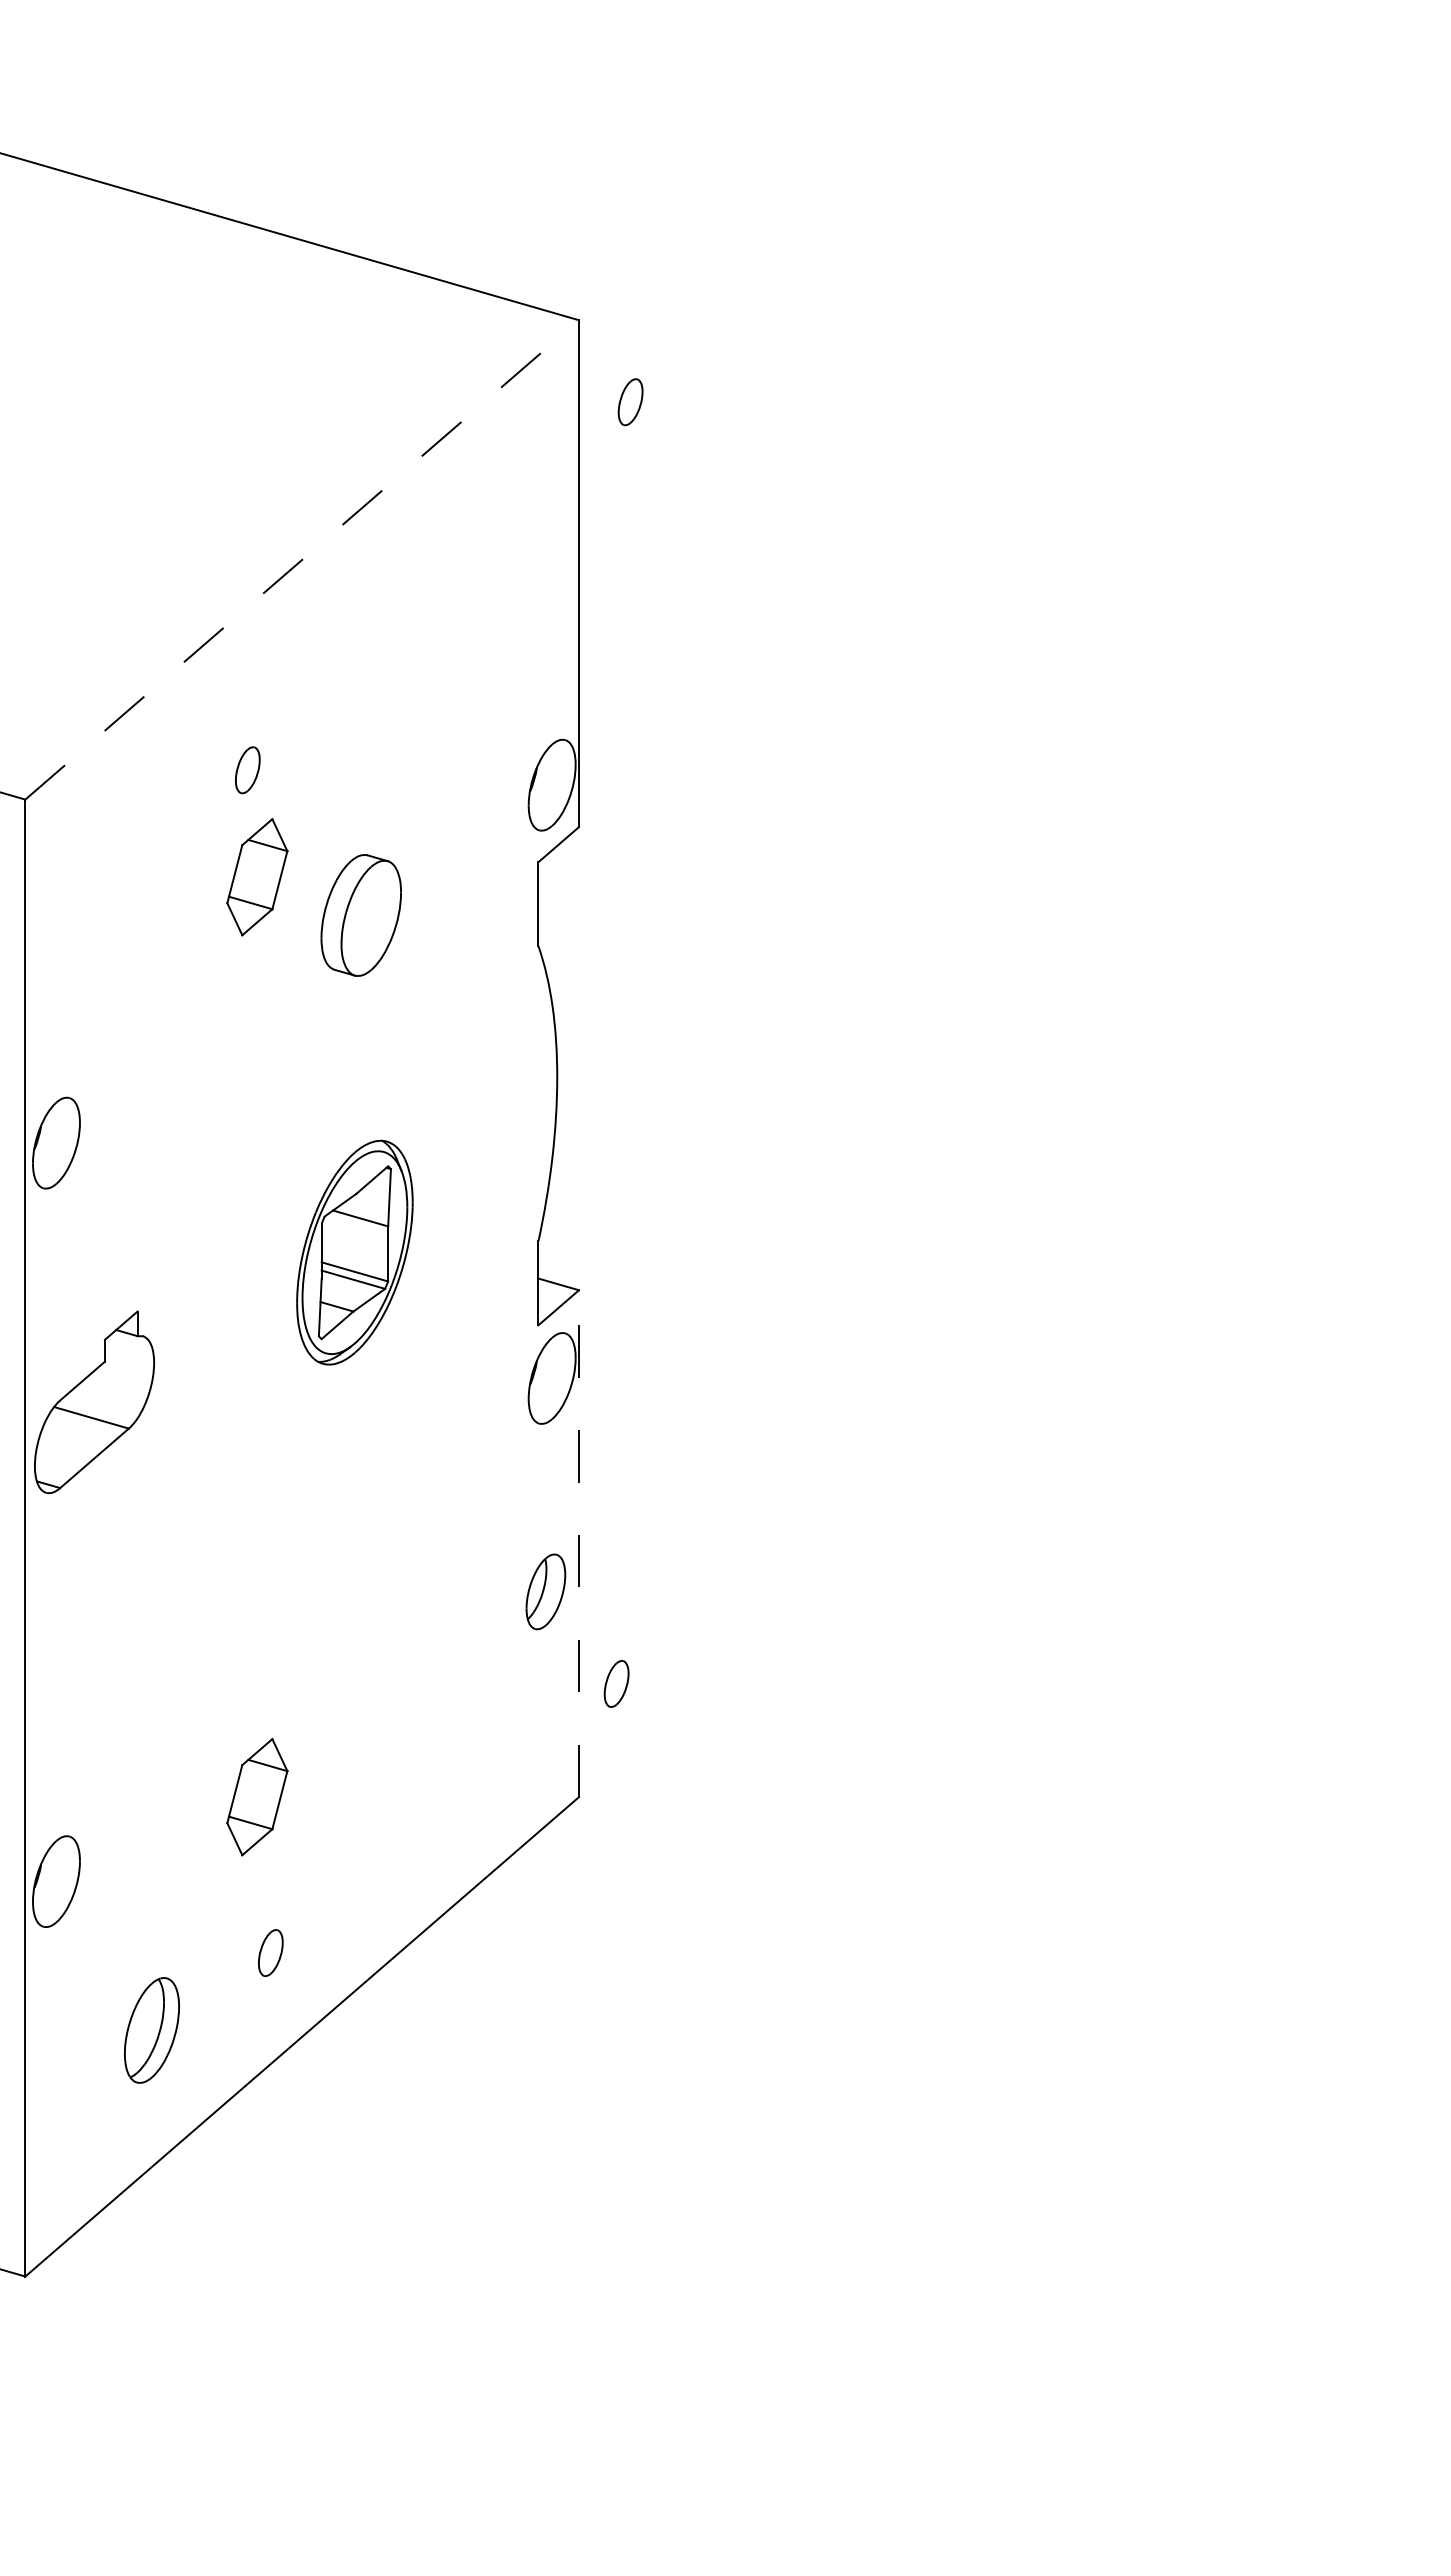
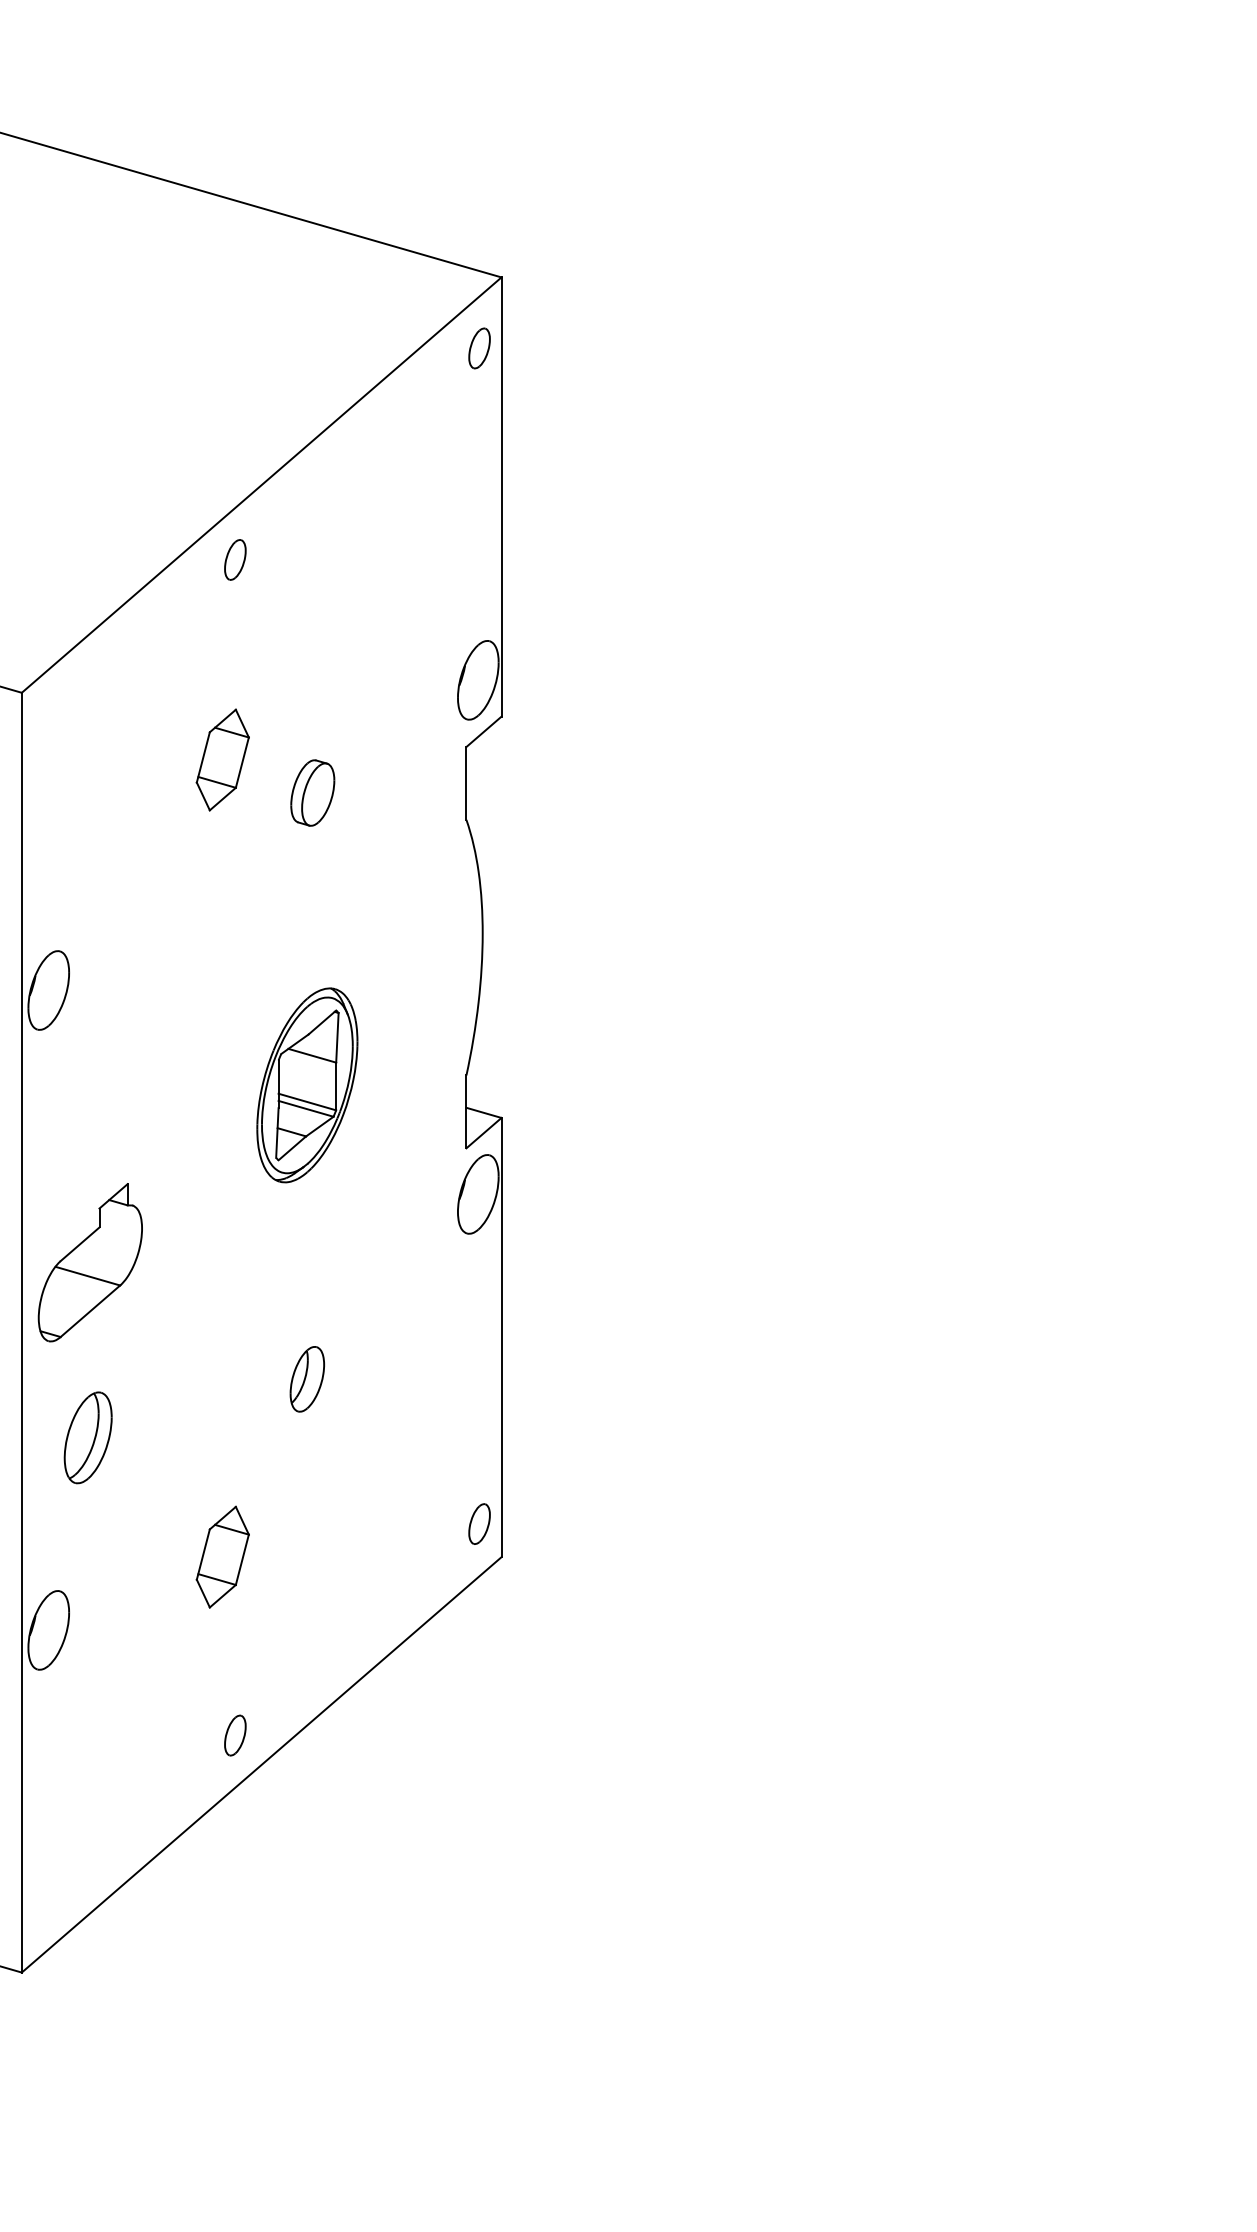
part: (630, 402) -> (479, 348), moved
line: (302, 559) -> (261, 484), dashed -> solid
part: (247, 770) -> (235, 560), moved
part: (360, 914) -> (312, 792), size x0.62
part: (94, 1402) -> (90, 1262), moved
line: (578, 1543) -> (501, 1337), dashed -> solid
part: (545, 1591) -> (307, 1378), moved
part: (616, 1683) -> (479, 1523), moved
part: (270, 1953) -> (235, 1735), moved
part: (151, 2030) -> (87, 1437), moved

